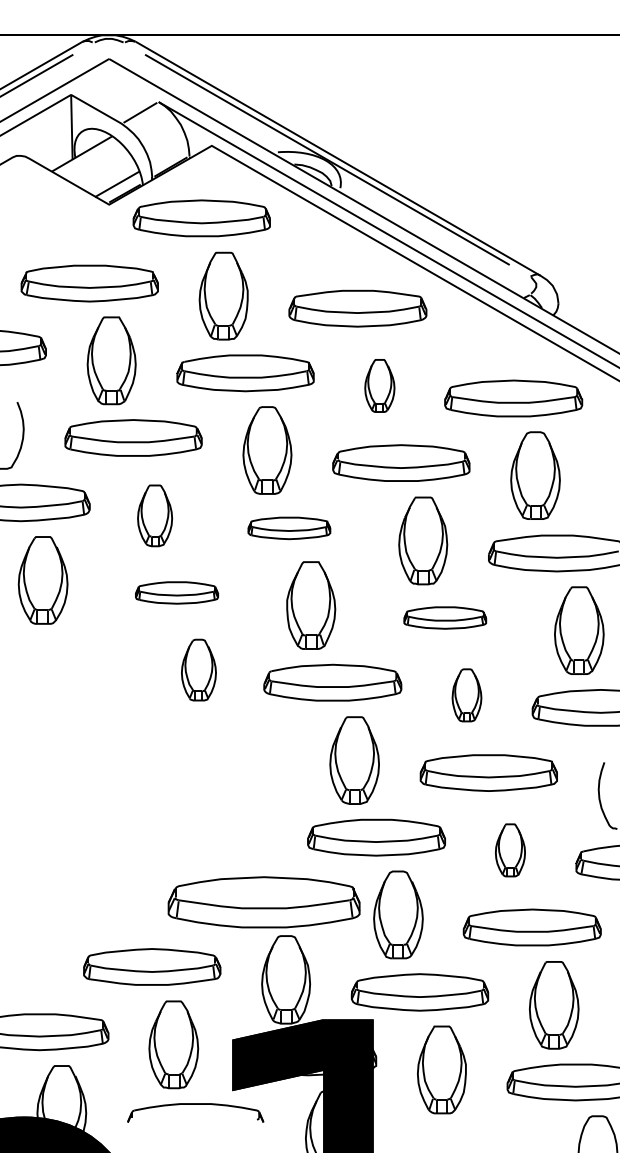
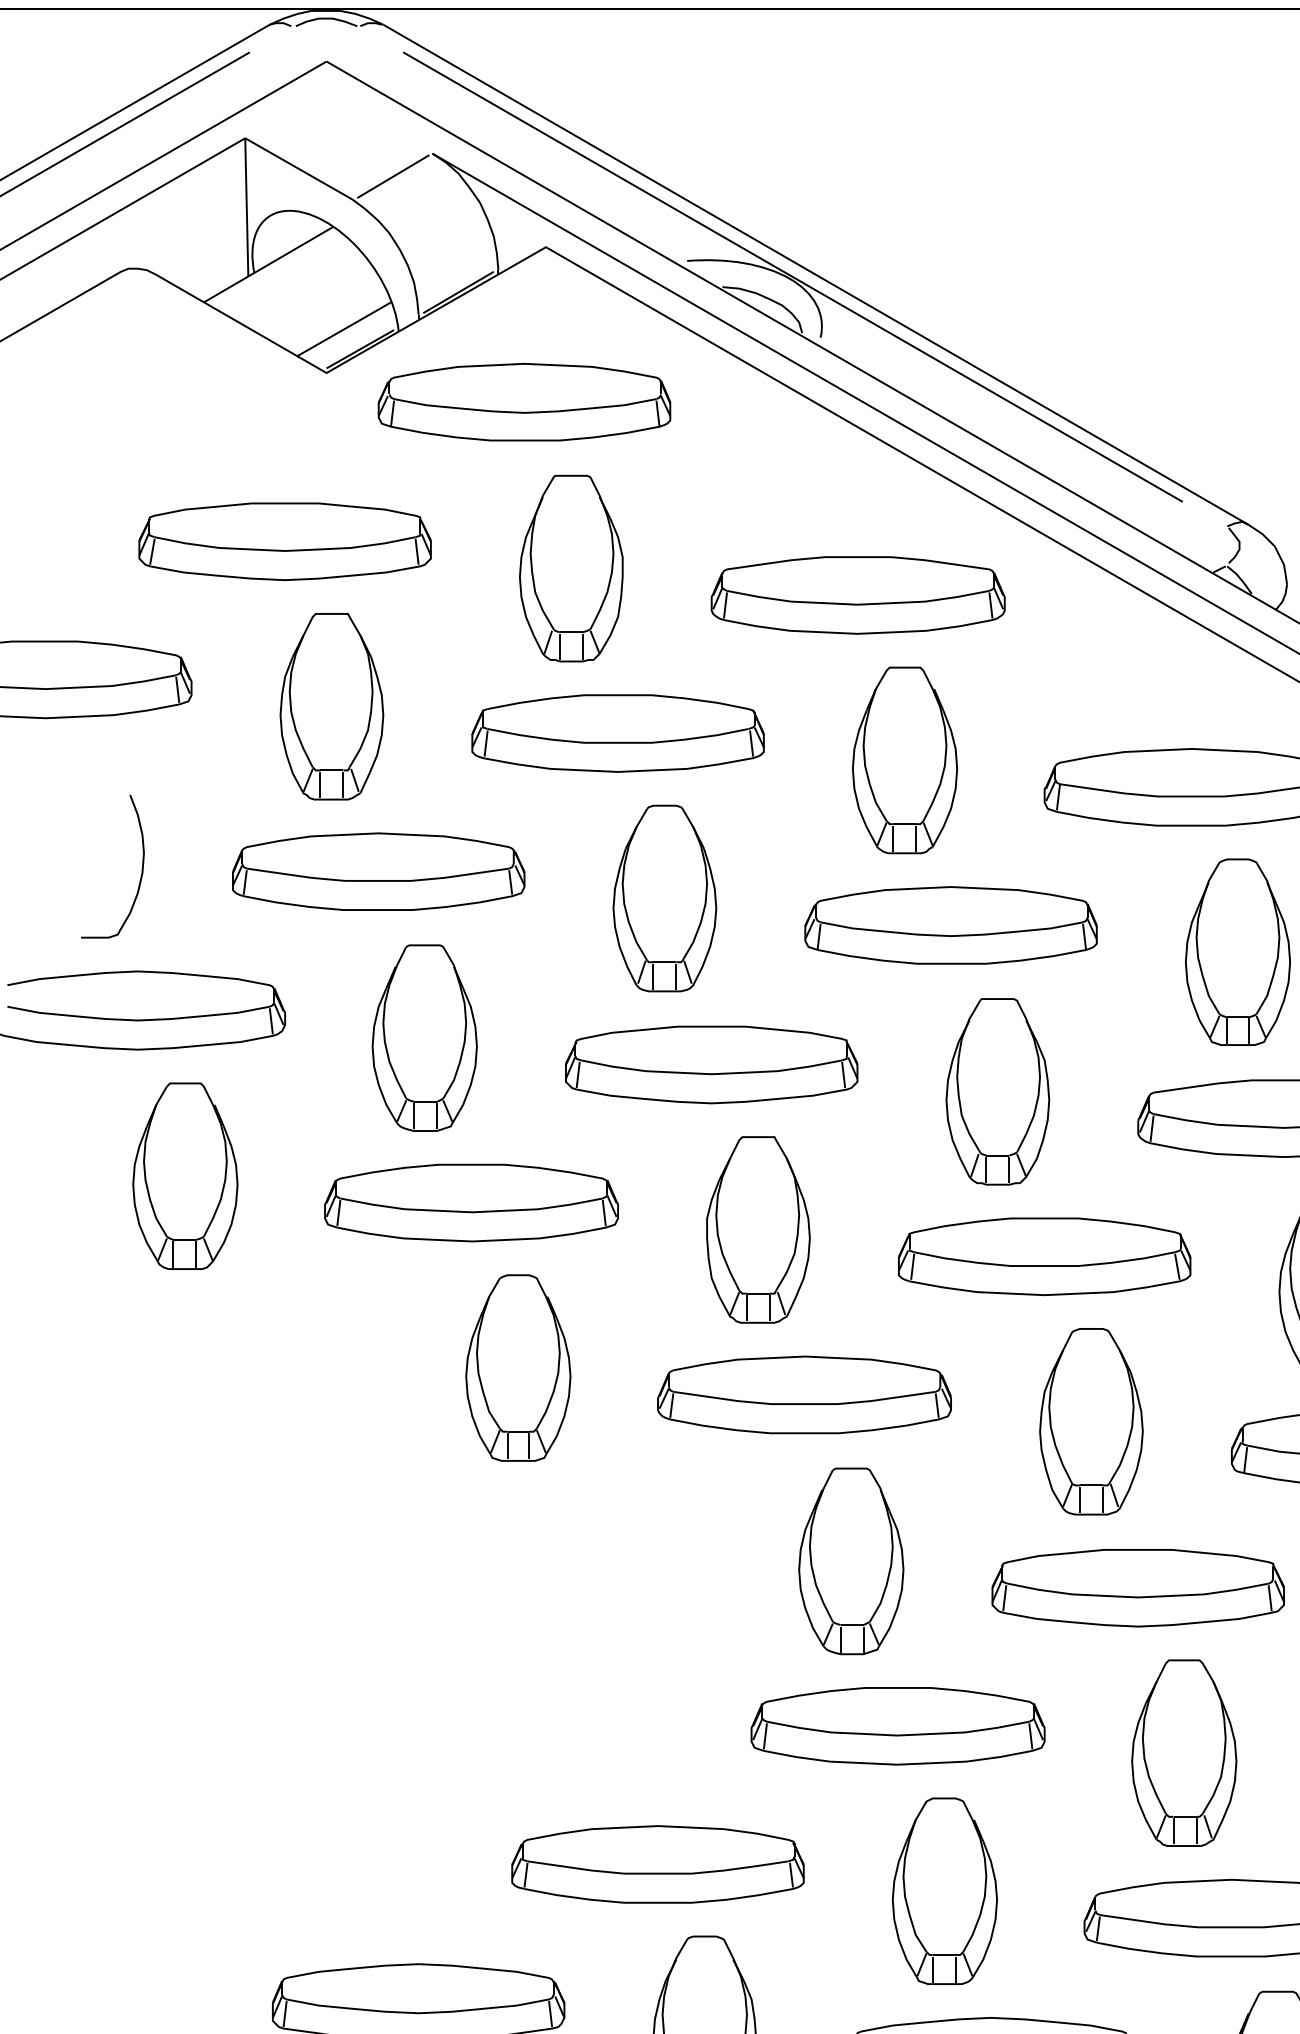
part: (379, 385) -> (904, 759), size x1.67
part: (154, 515) -> (423, 1037), size x1.43
part: (289, 528) -> (711, 1065), size x1.67
part: (176, 592) -> (470, 1202), size x1.67
part: (445, 617) -> (1045, 1255), size x1.67
part: (198, 669) -> (517, 1366), size x1.43
part: (466, 695) -> (1090, 1422), size x1.67
part: (510, 850) -> (1184, 1753), size x1.67
part: (264, 902) -> (658, 1864), size x0.71

